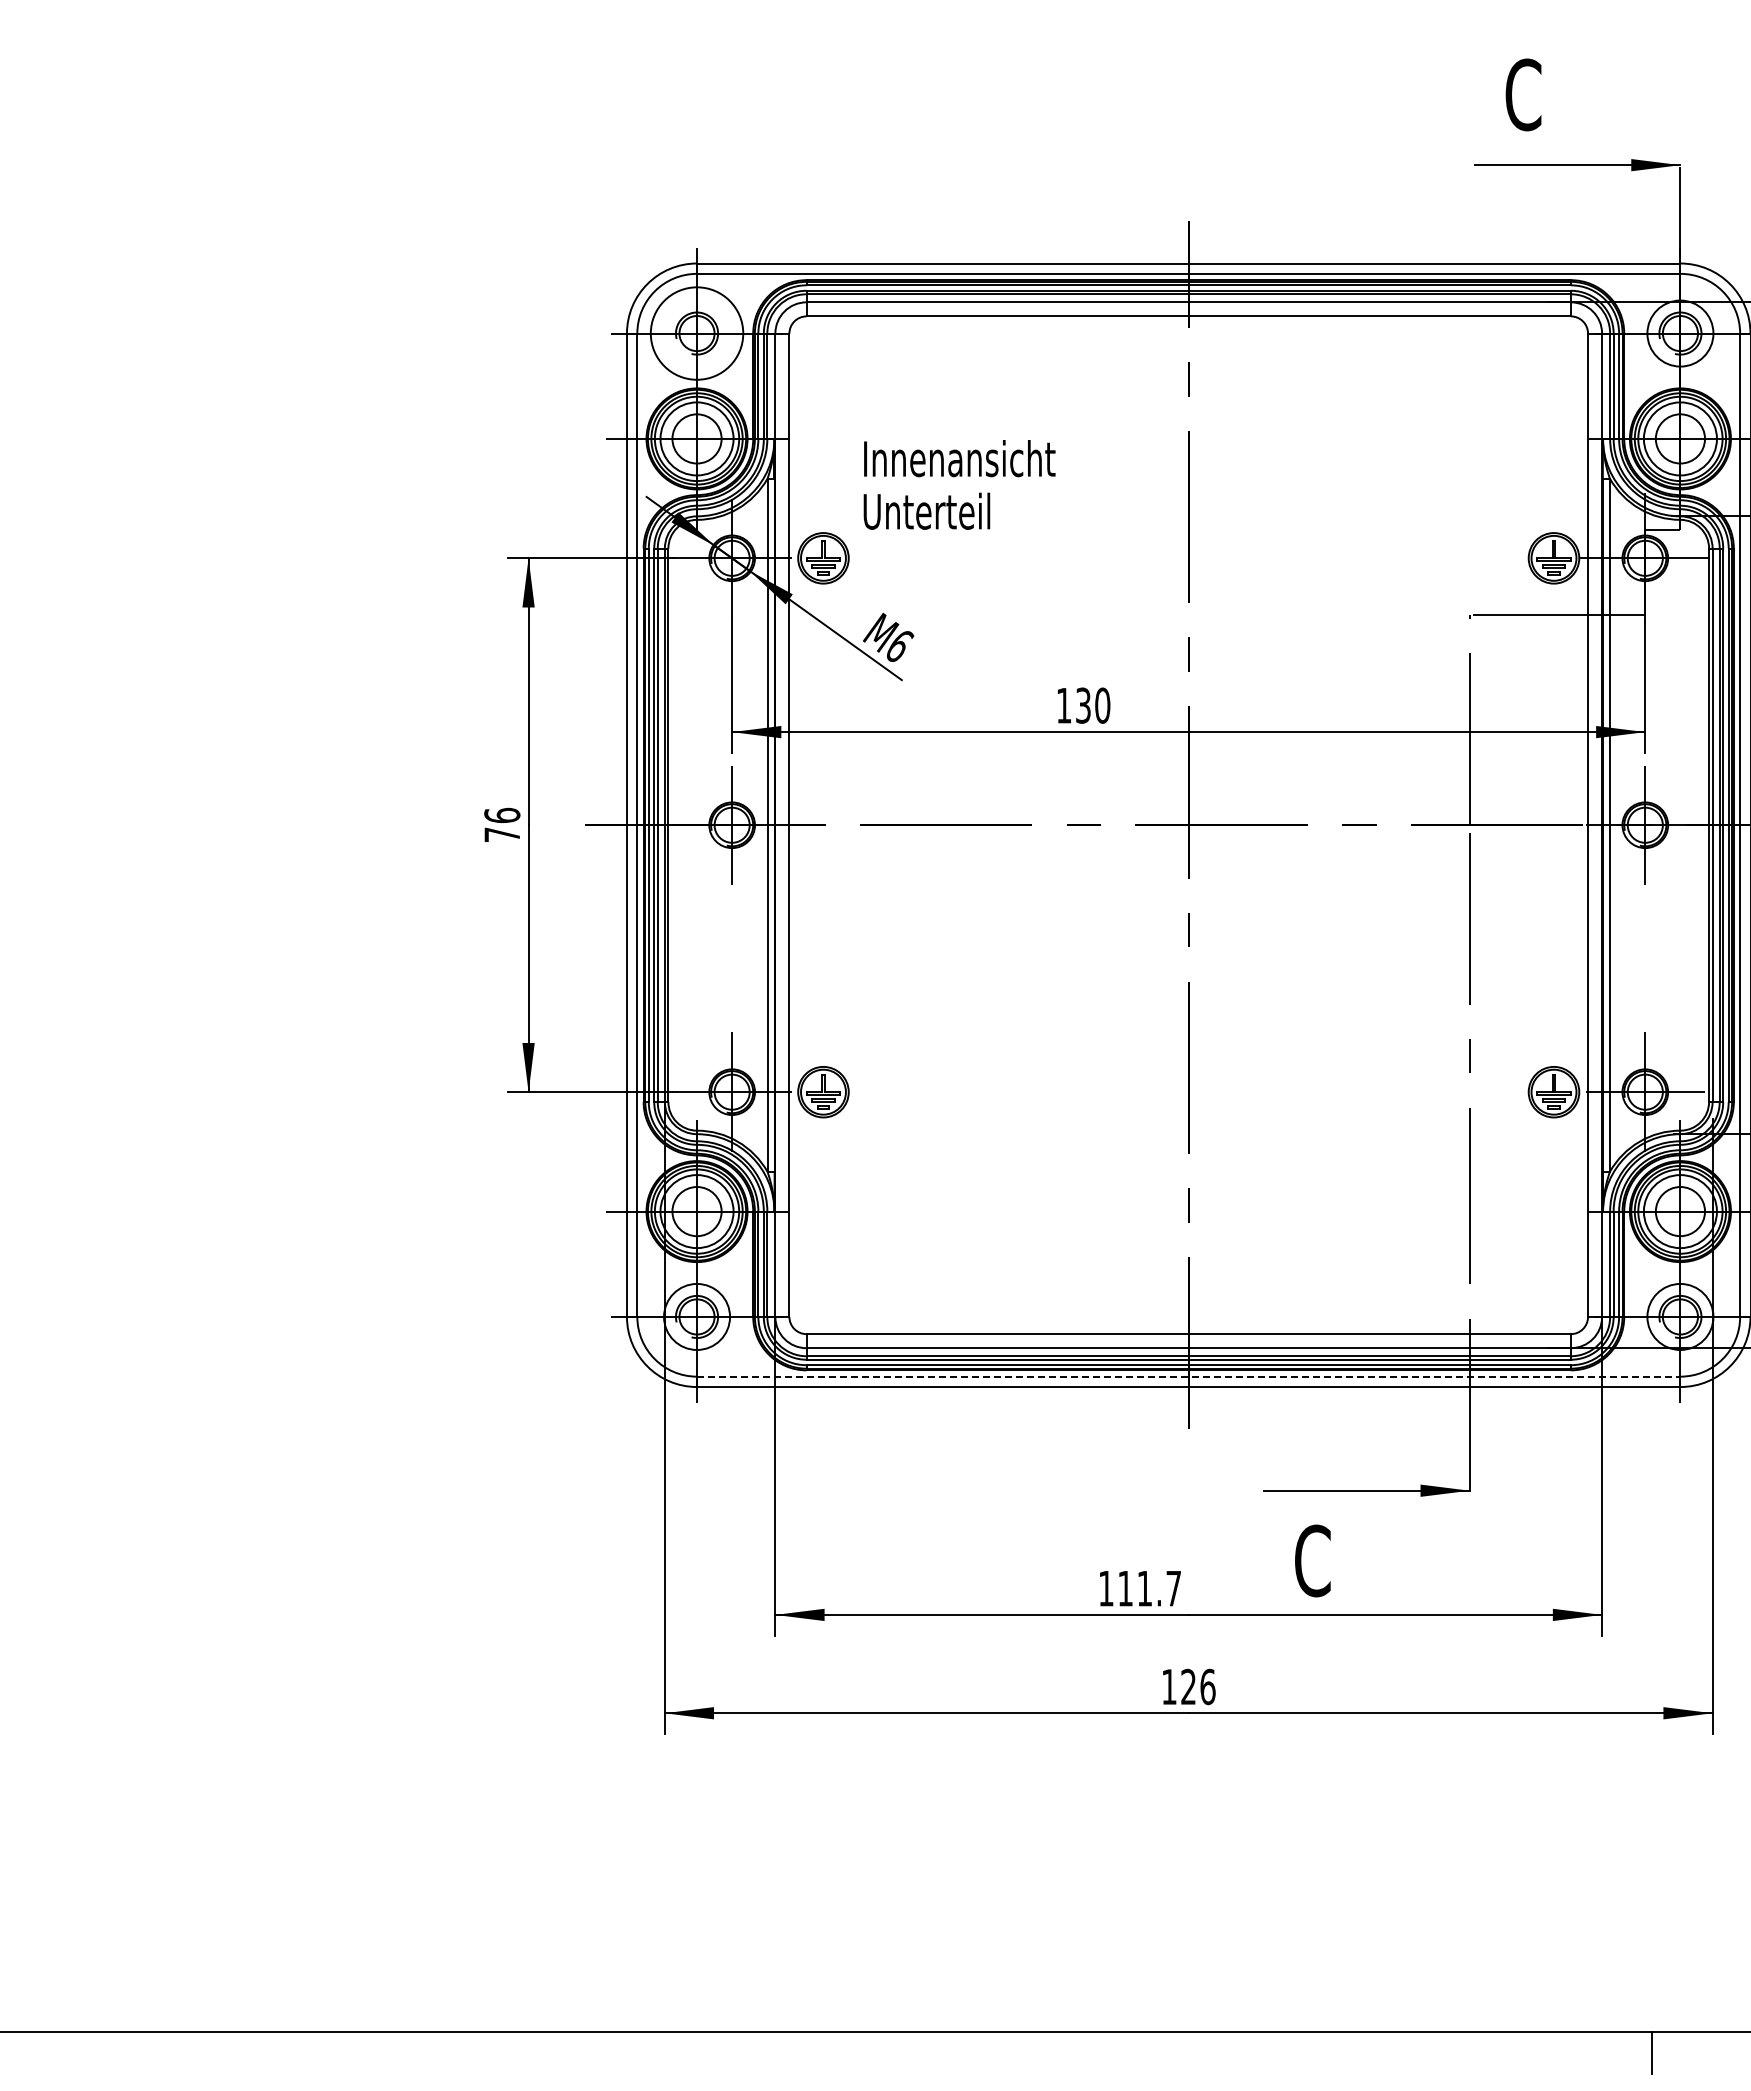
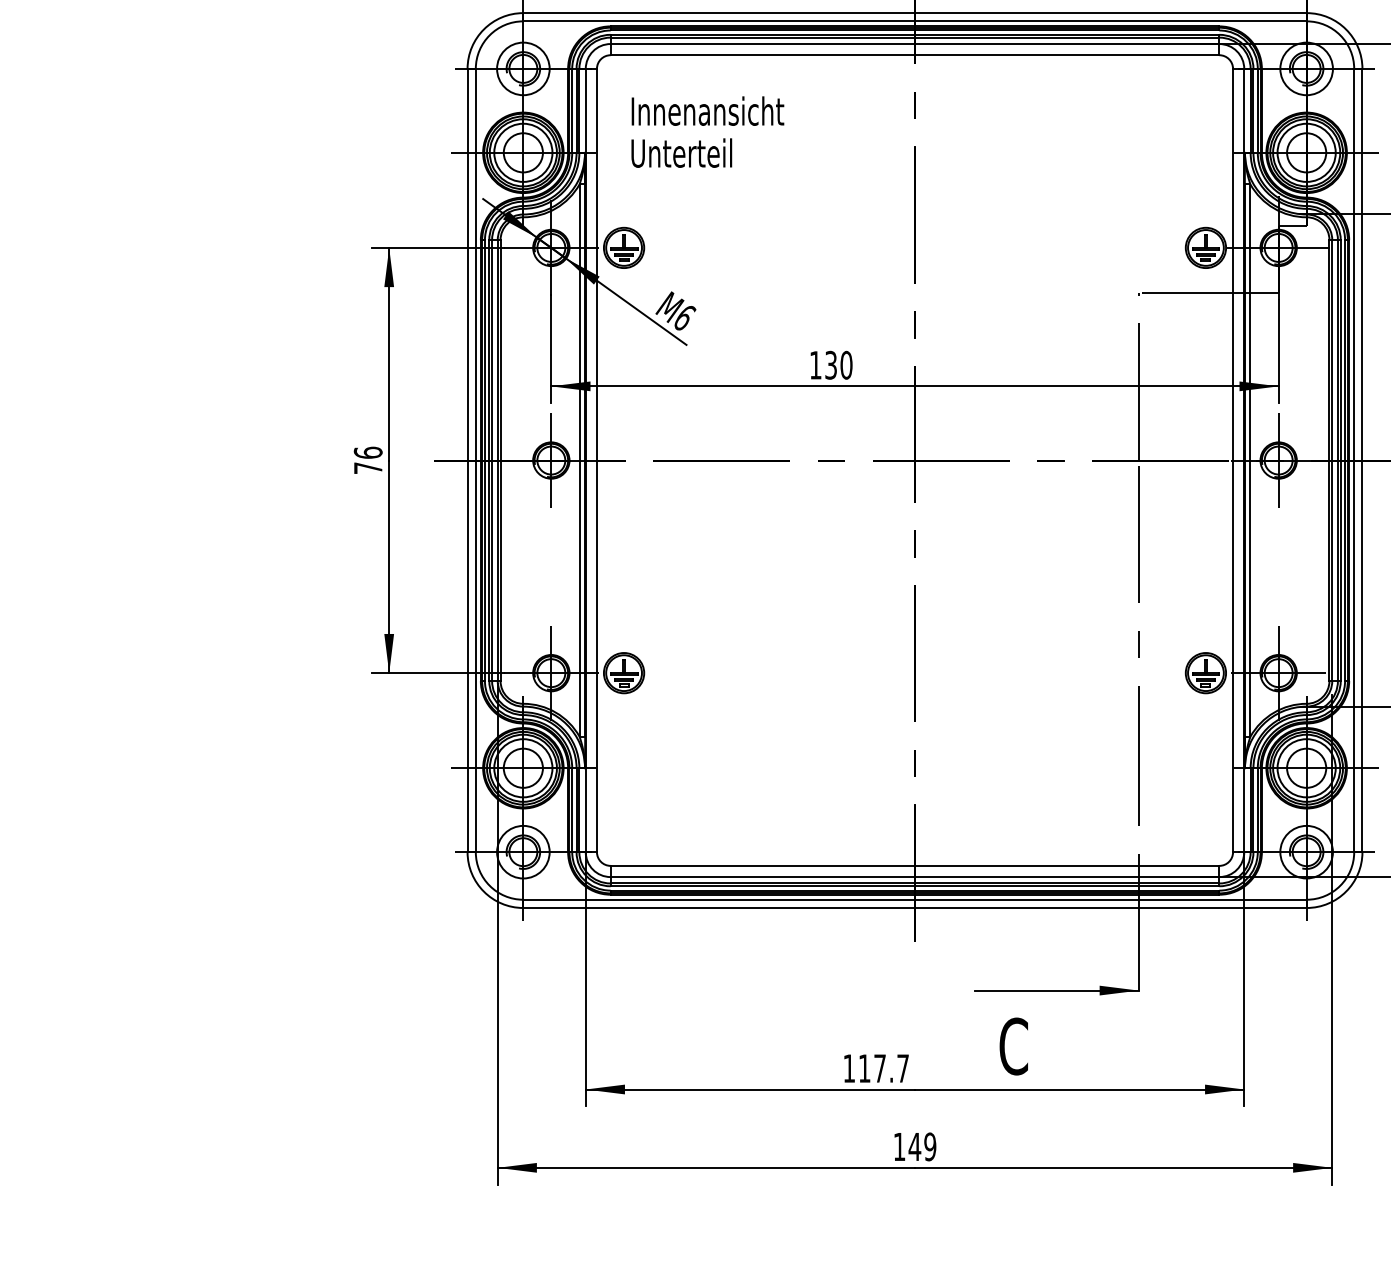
circle: (697, 333) -> (523, 68), size x0.71
text: (959, 484) -> (707, 131), moved
line: (1188, 1376) -> (914, 899), dashed -> solid
text: (1144, 1588) -> (879, 1068), 111.7 -> 117.7
text: (1197, 1686) -> (921, 1146), 126 -> 149

